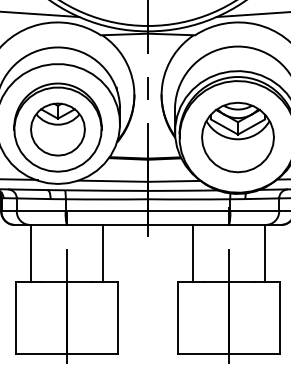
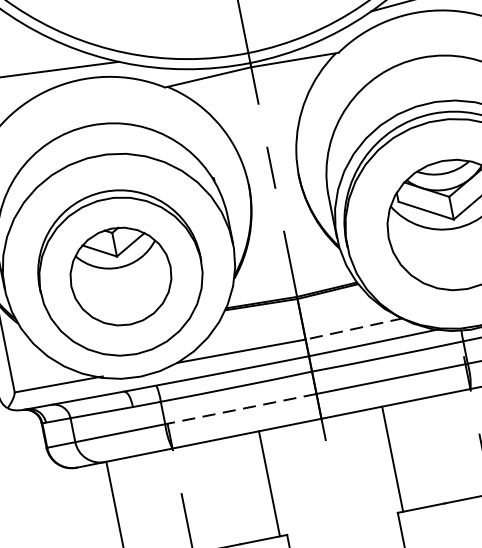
line: (174, 181) -> (354, 329), solid -> dashed
line: (106, 211) -> (240, 409), solid -> dashed
line: (102, 253) -> (268, 483), moved
line: (193, 253) -> (393, 458), moved

